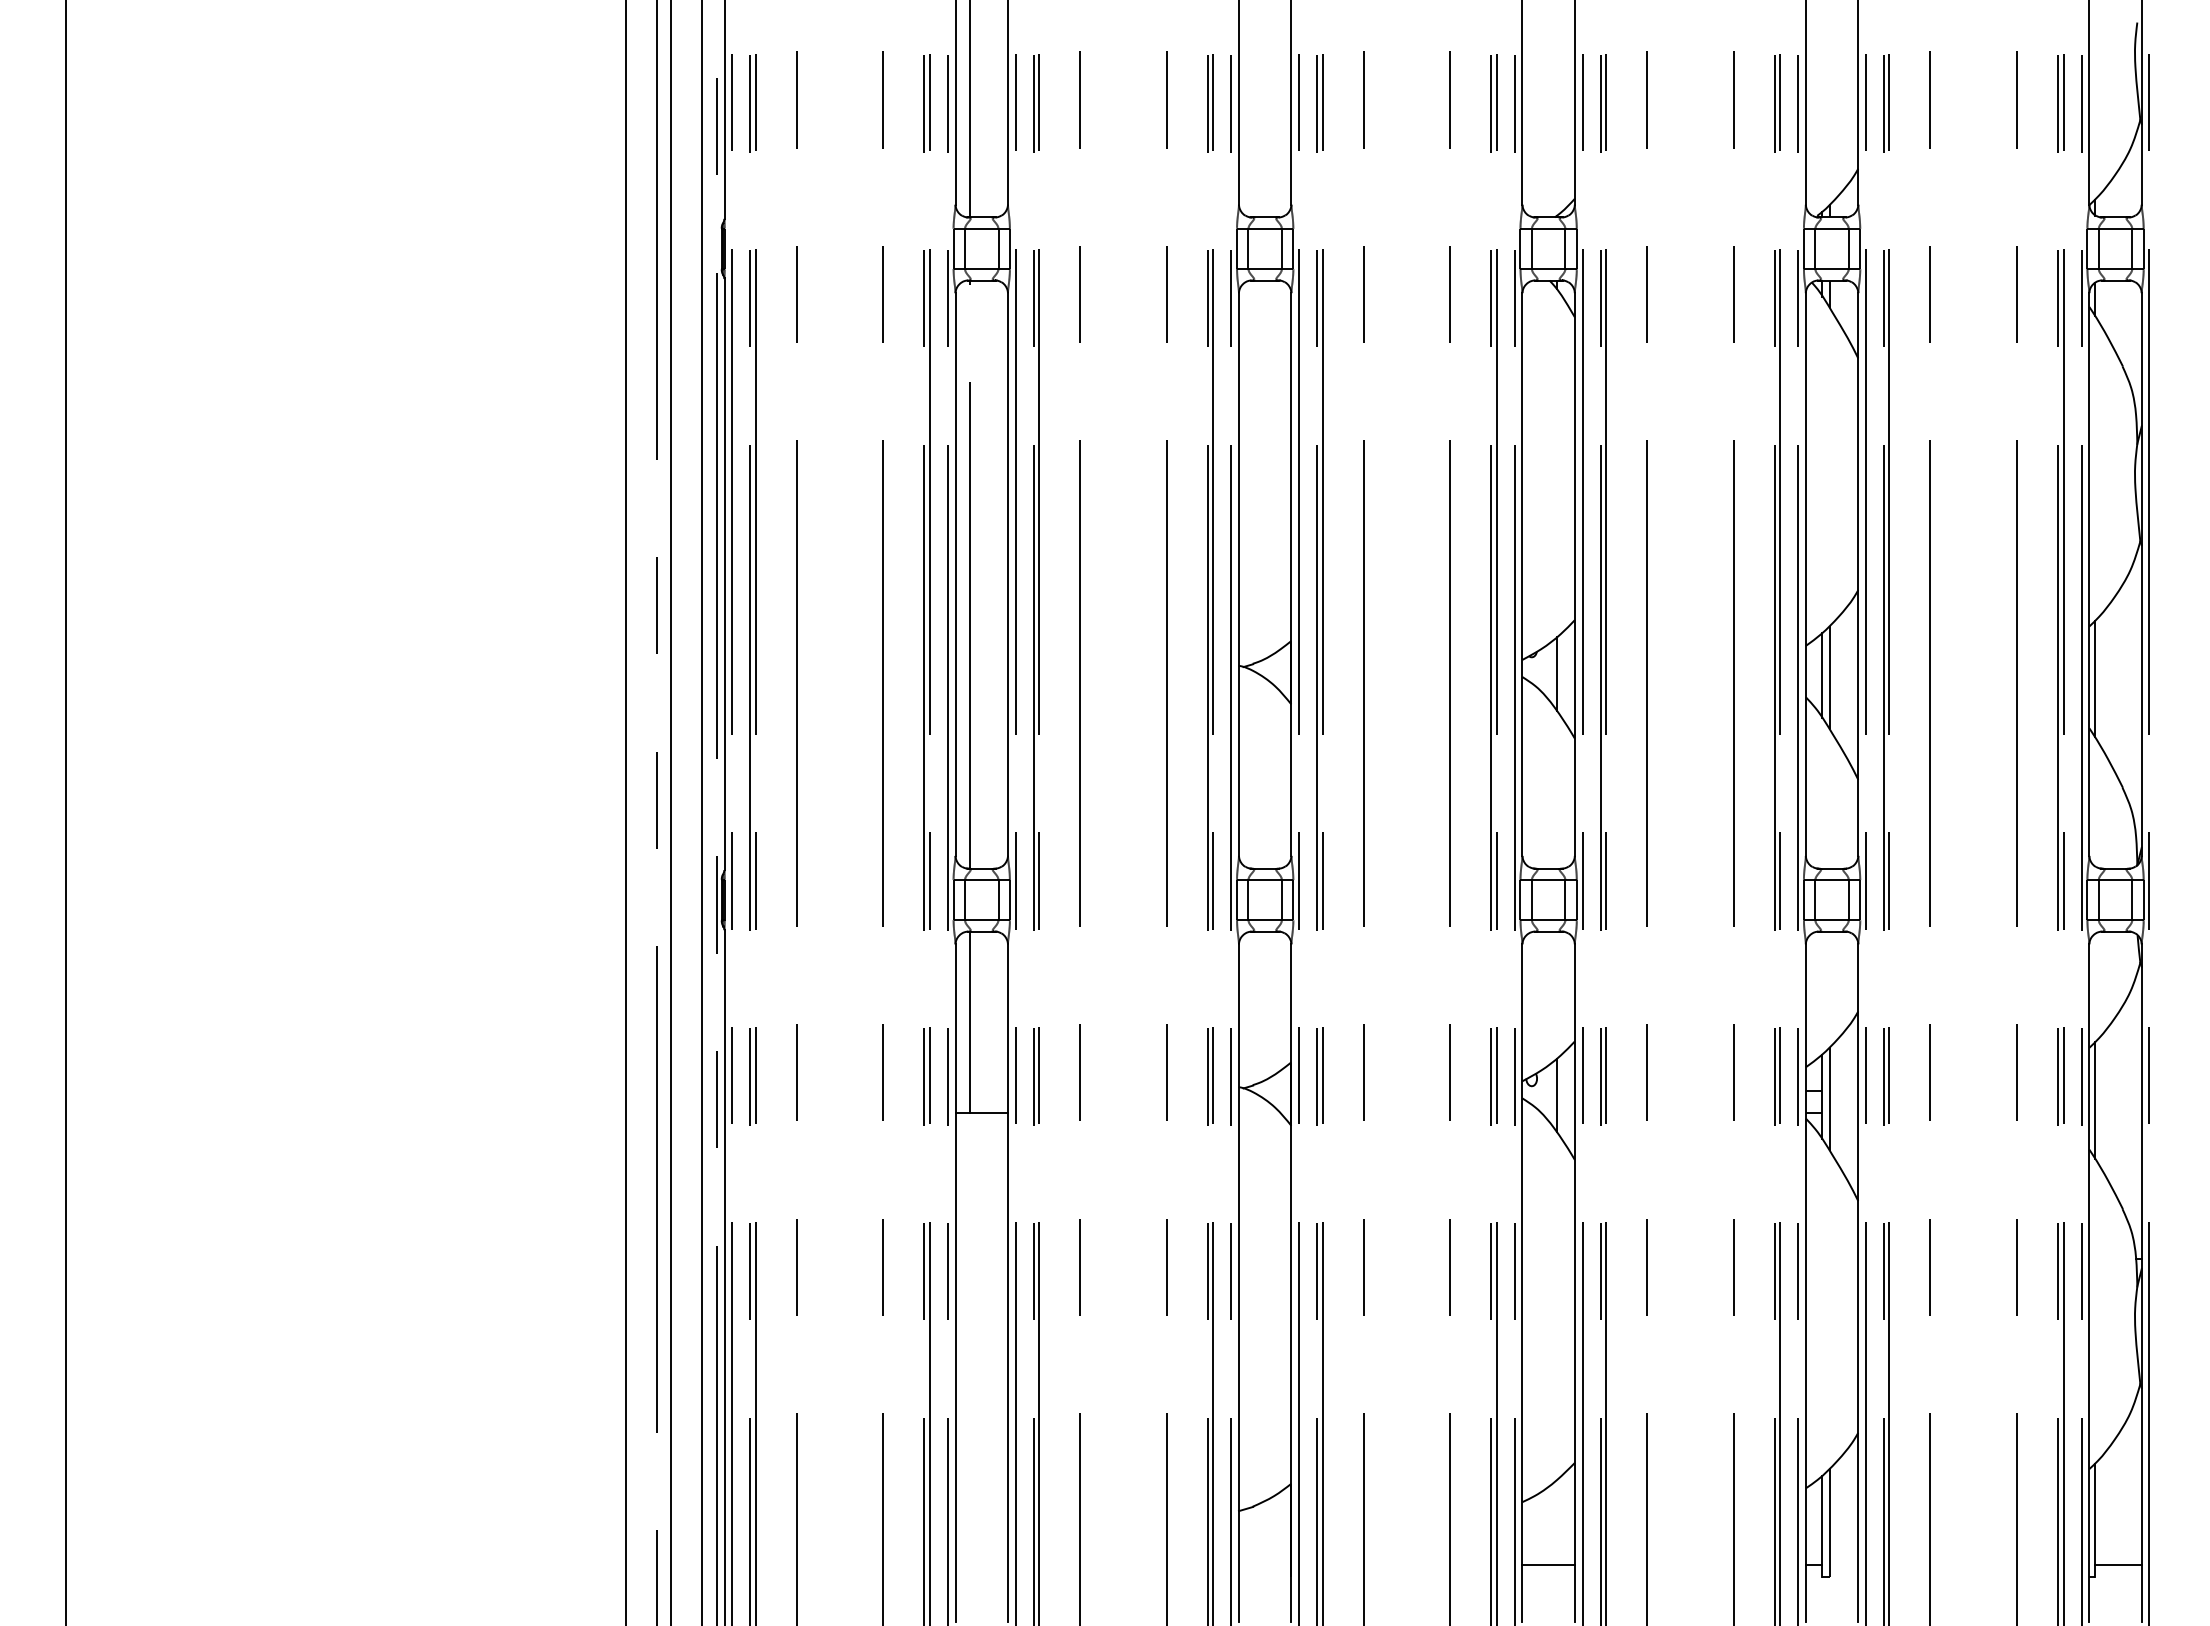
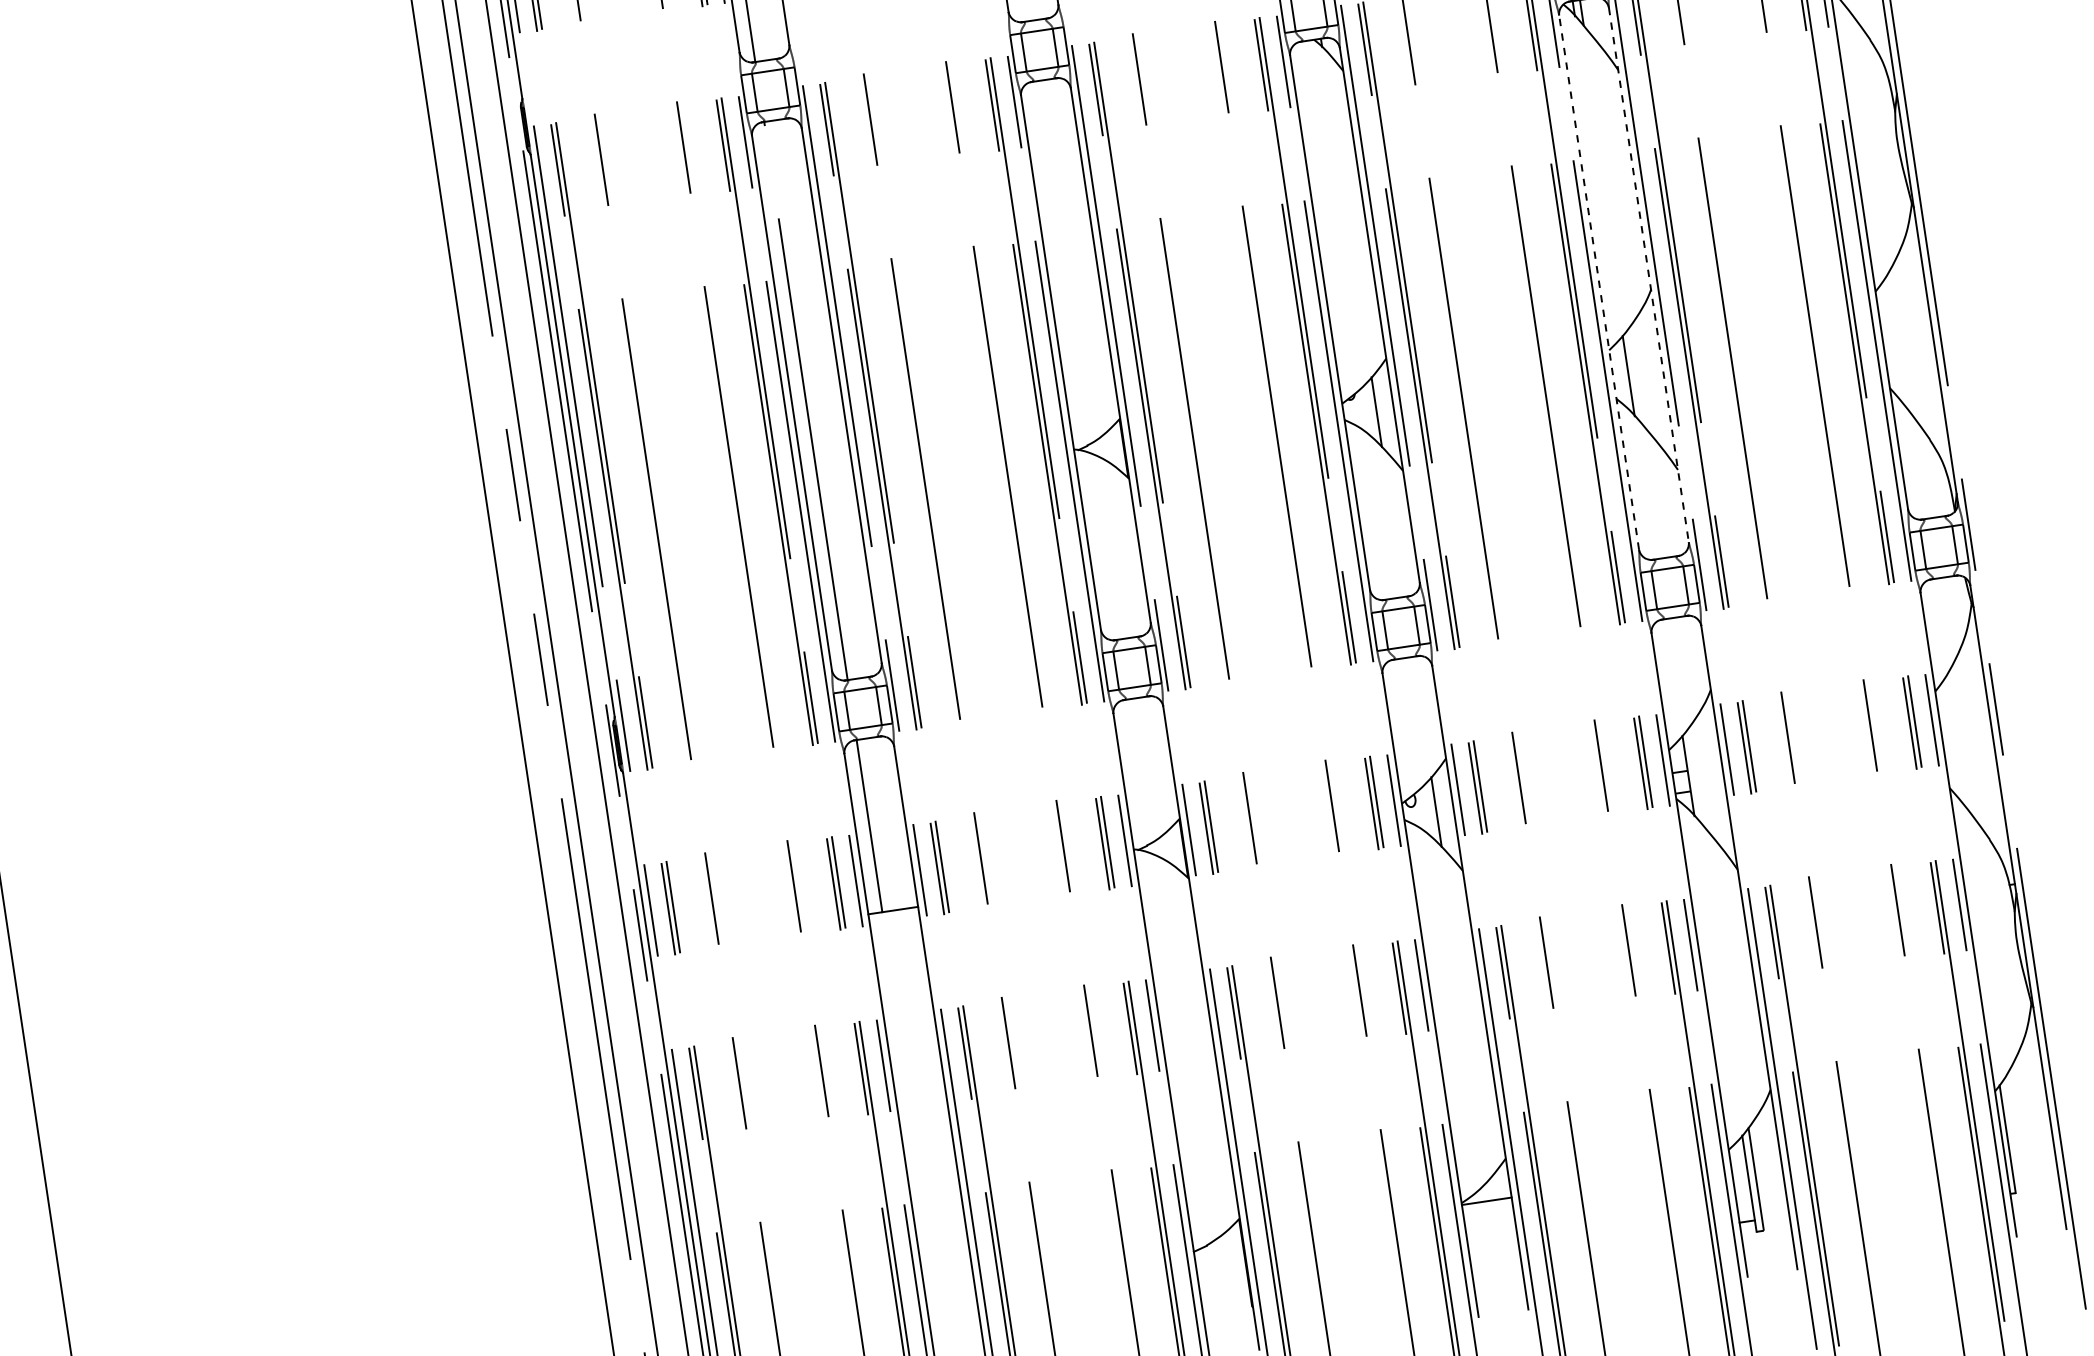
line: (1805, 574) -> (1598, 282), solid -> dashed
line: (1858, 575) -> (1649, 275), solid -> dashed
line: (1829, 677) -> (1636, 376), removed
line: (2095, 678) -> (1888, 340), removed
line: (1829, 1098) -> (1695, 776), removed
line: (2095, 1100) -> (1948, 740), removed
line: (1548, 1565) -> (1486, 1201), moved
line: (2118, 1565) -> (2036, 1178), removed

